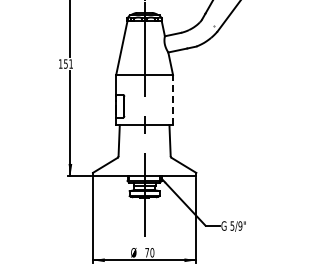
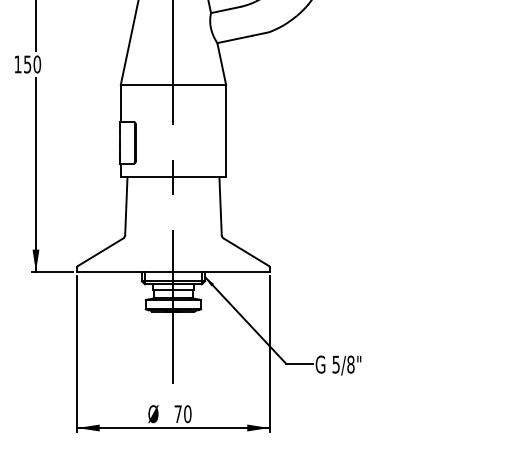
text: (71, 63) -> (37, 63), 151 -> 150
line: (173, 99) -> (226, 130), dashed -> solid
text: (240, 225) -> (351, 363), 5/9" -> 5/8"

